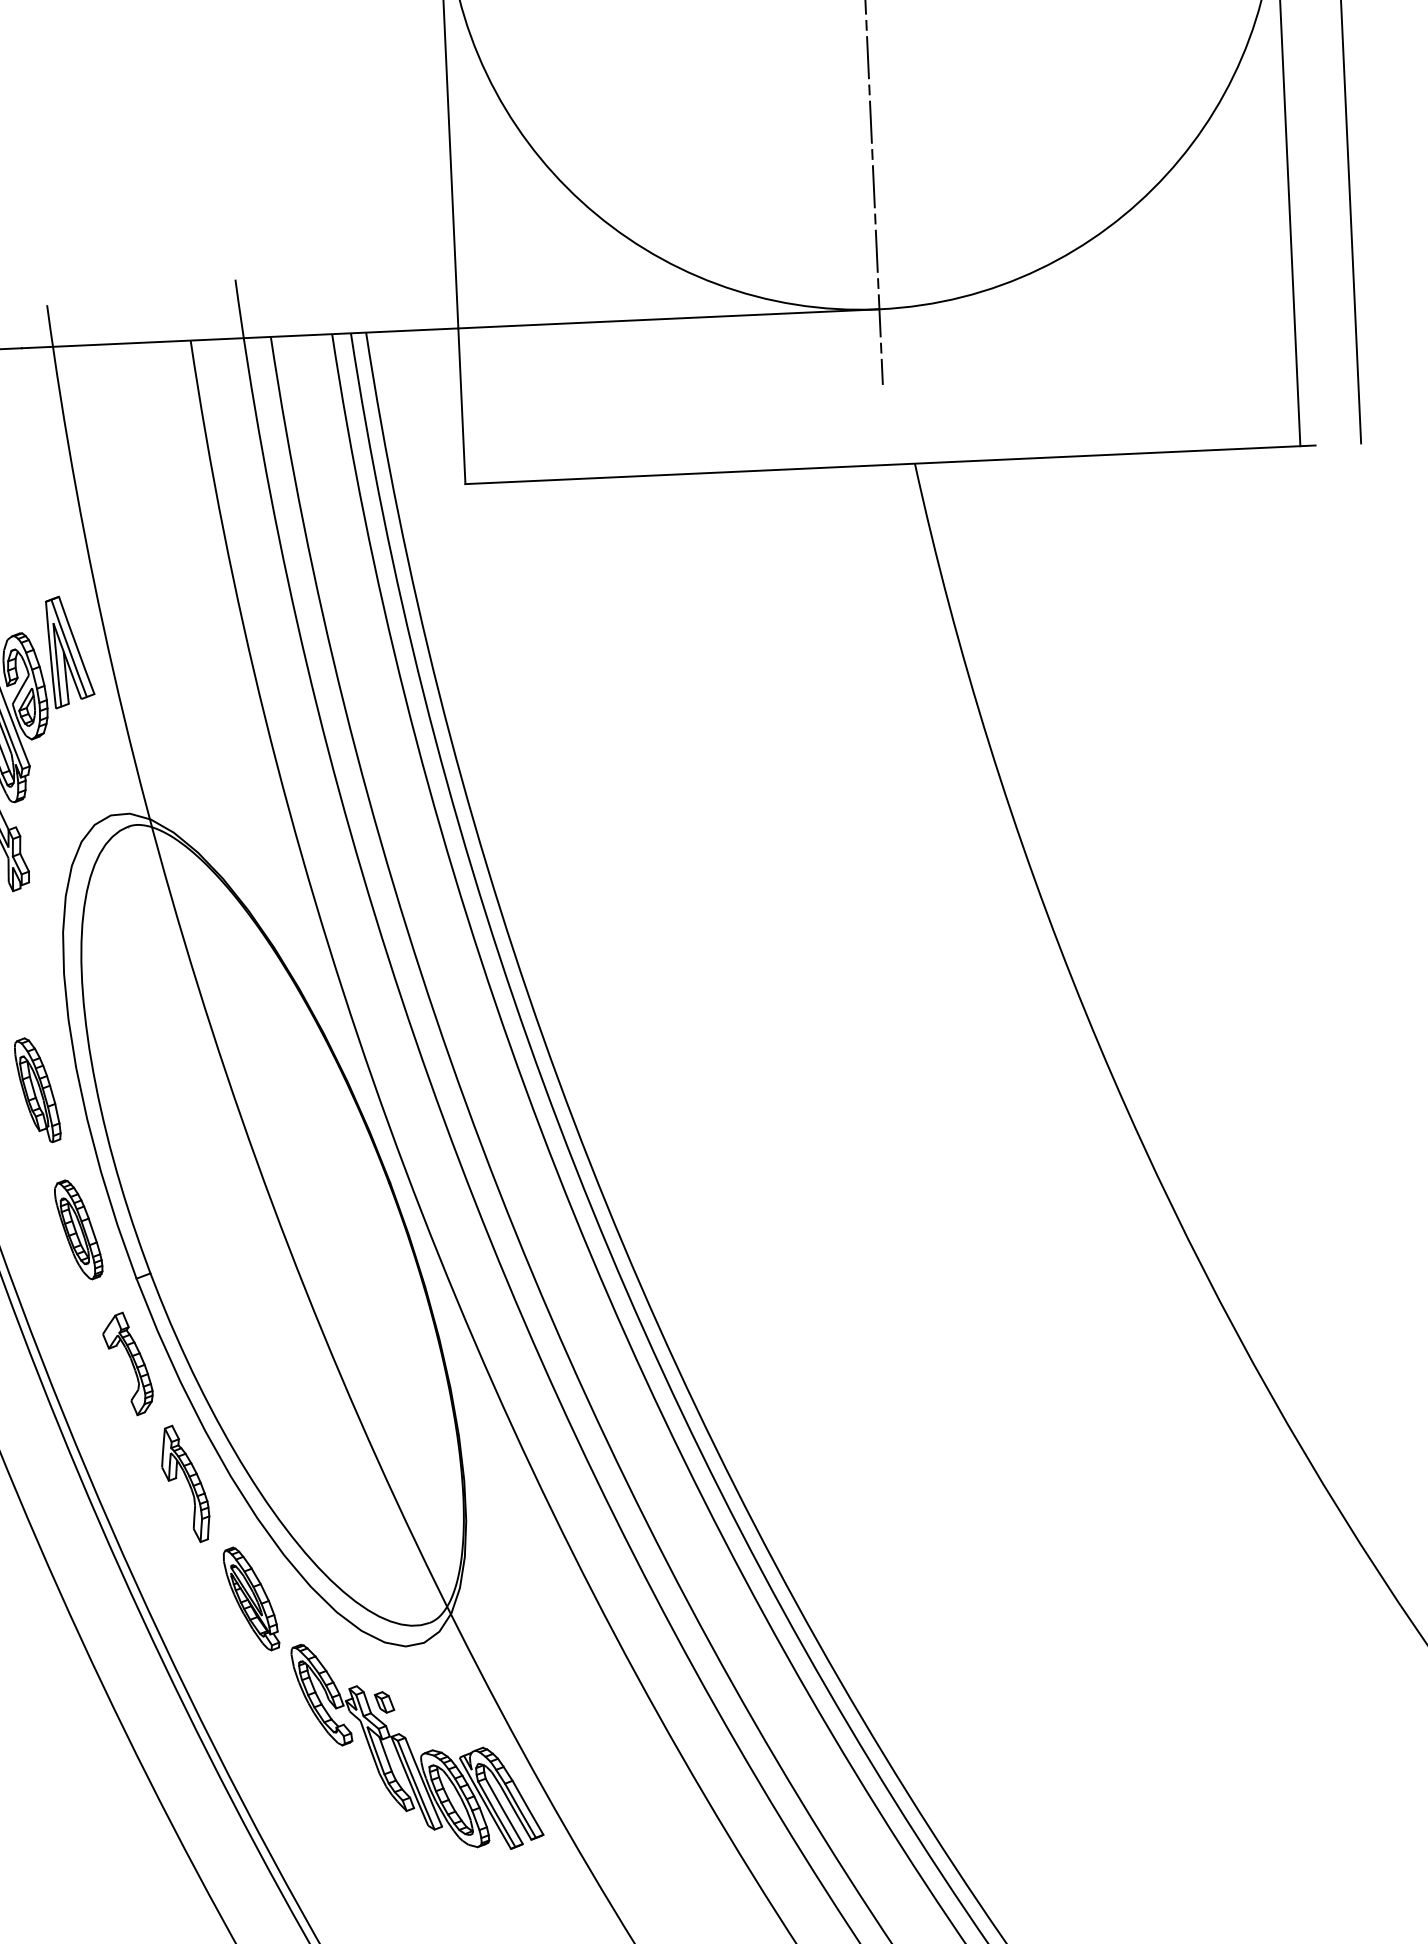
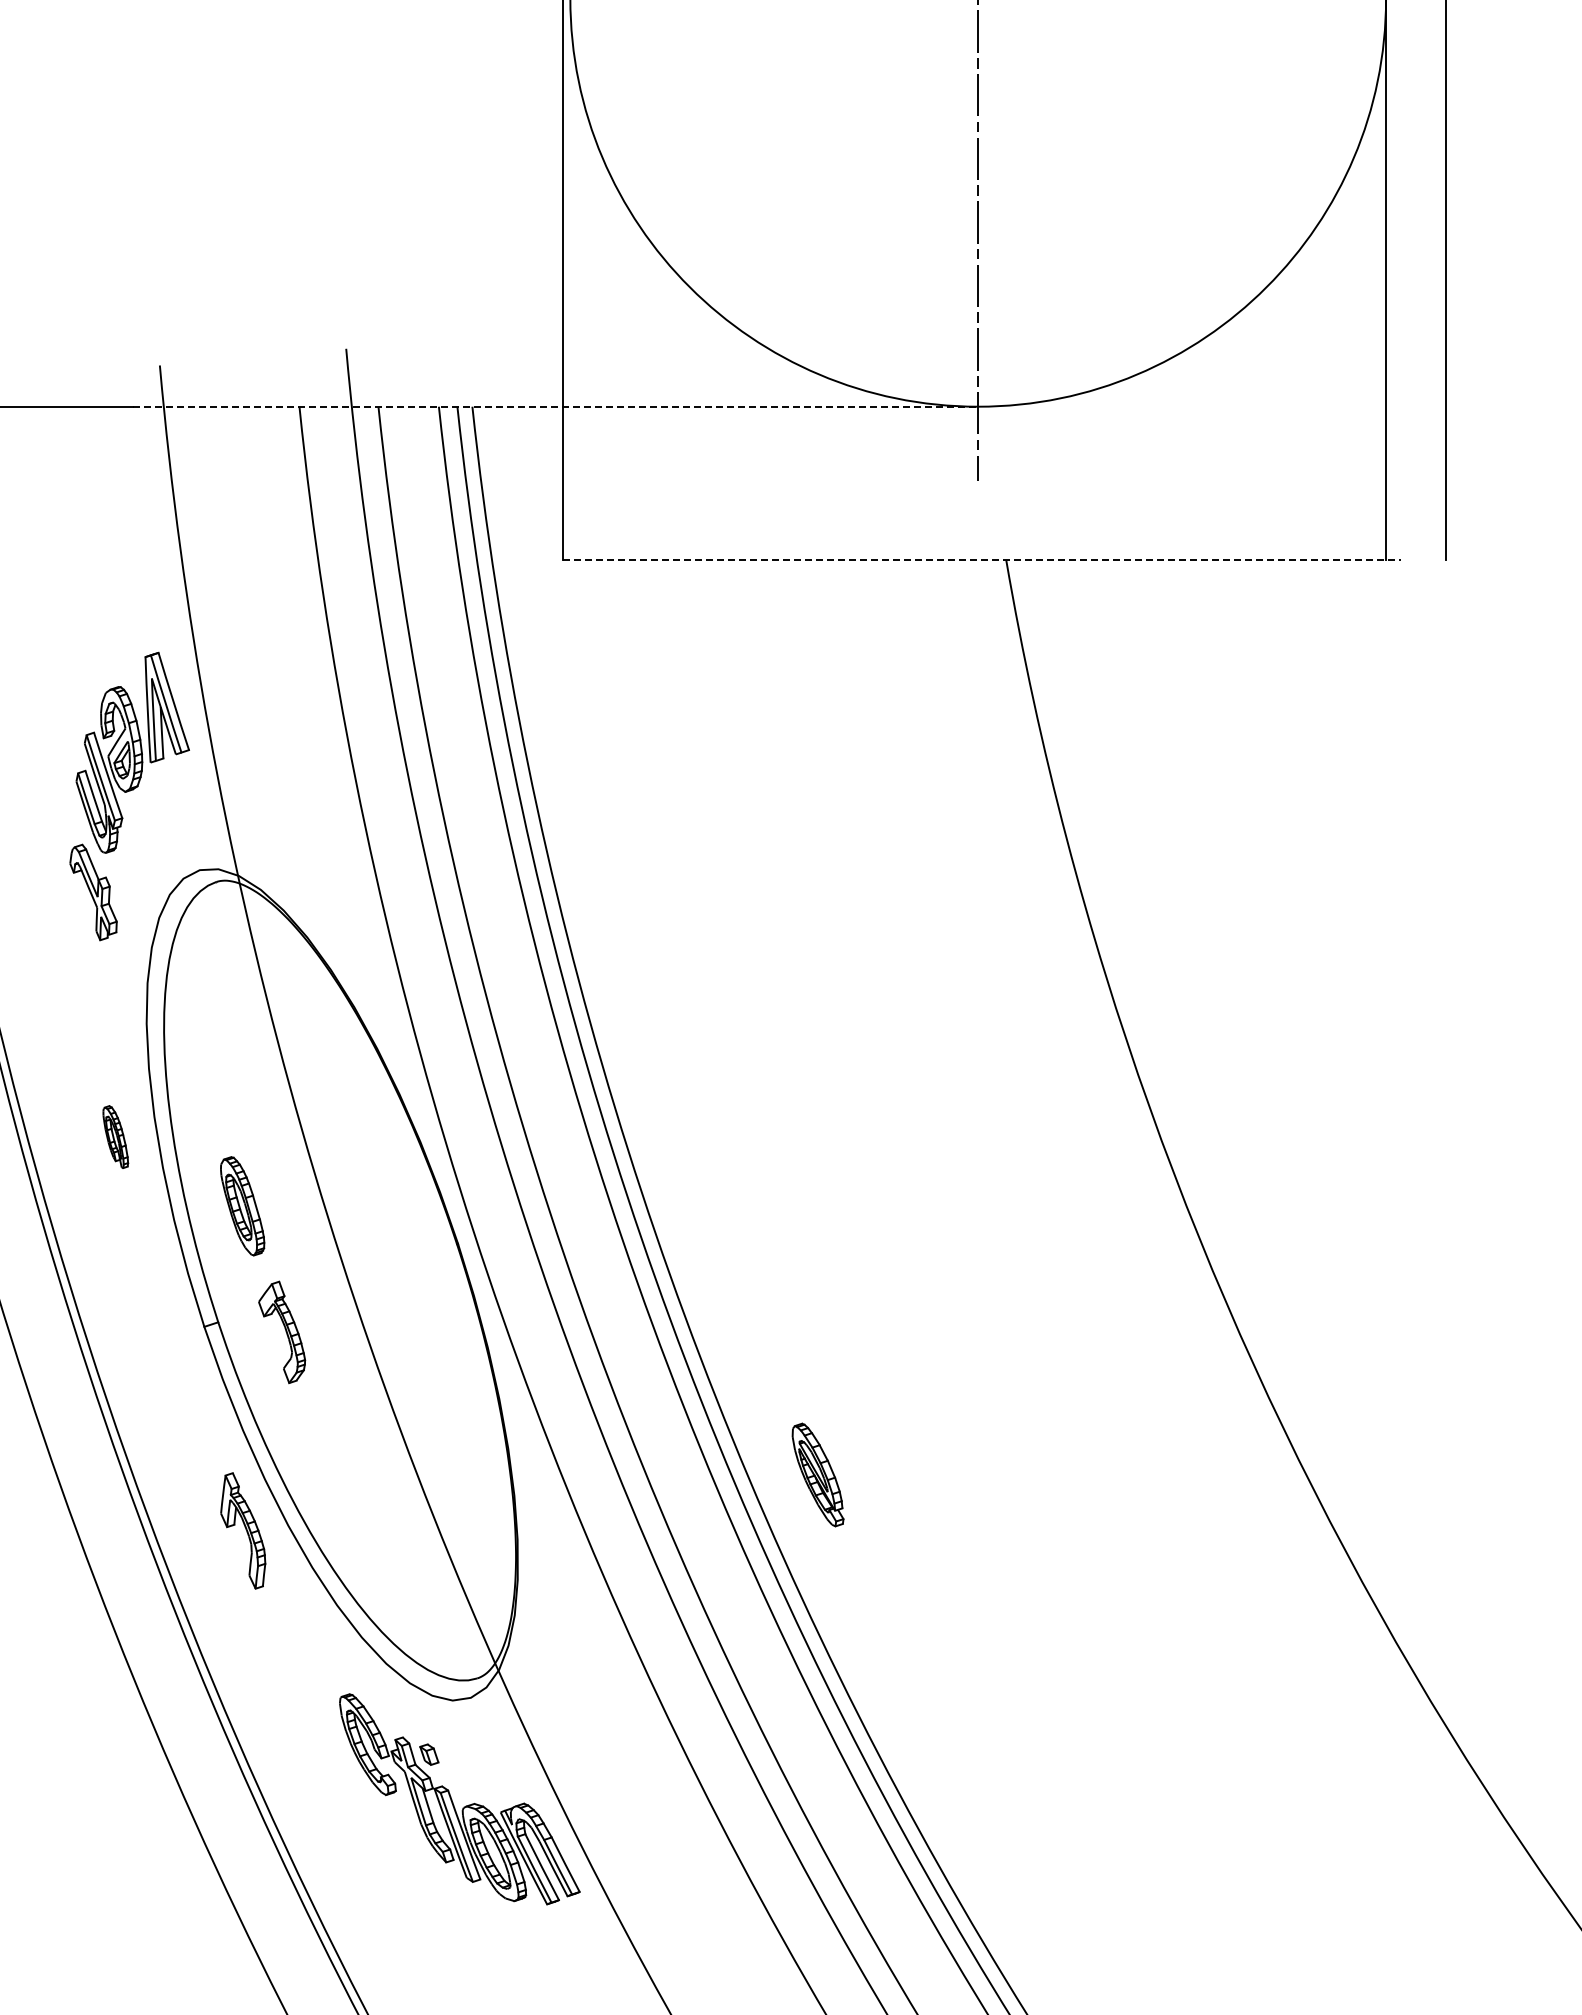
line: (450, 328) -> (555, 406), solid -> dashed
line: (890, 465) -> (982, 560), solid -> dashed
part: (37, 1089) -> (115, 1136), size x0.6
part: (78, 1230) -> (242, 1206), moved
part: (128, 1364) -> (282, 1332), moved
part: (250, 1598) -> (817, 1474), moved

